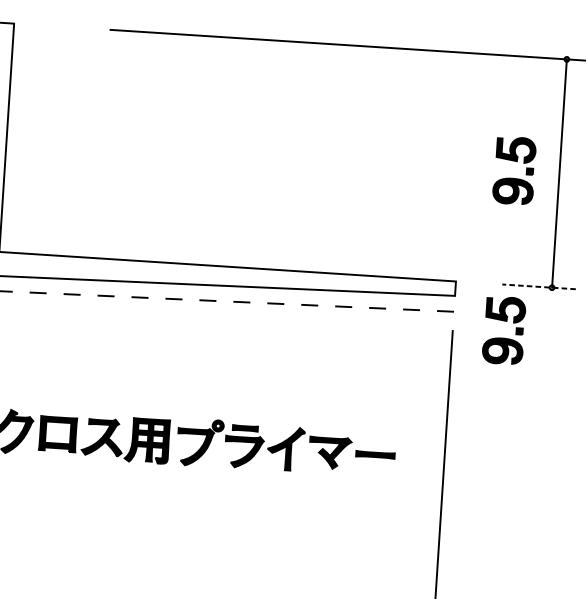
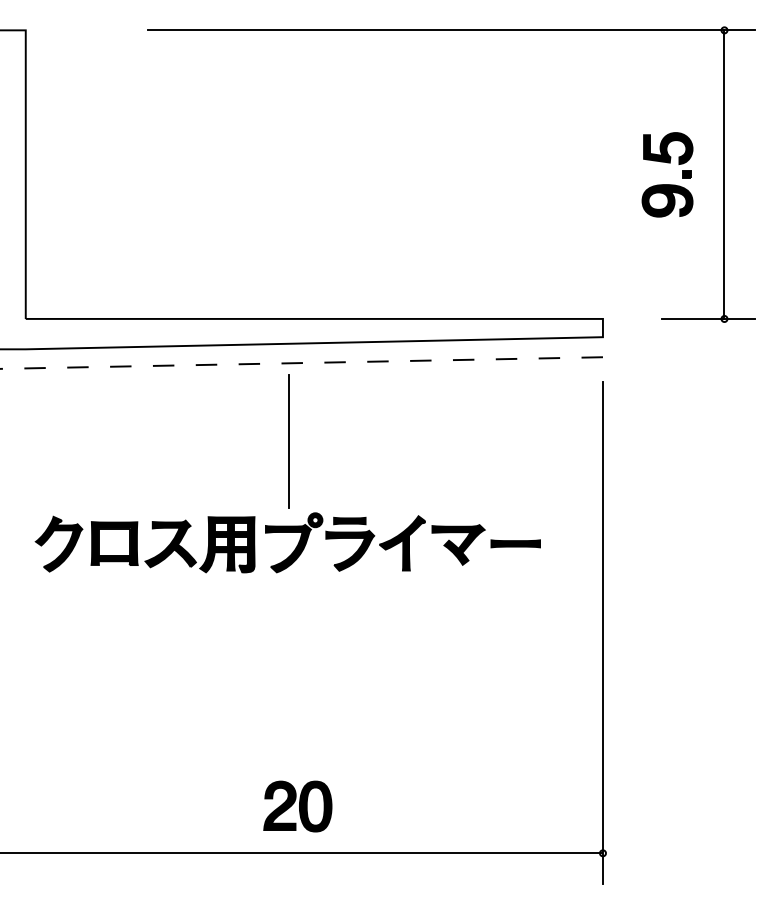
line: (538, 286) -> (707, 318), dashed -> solid
part: (503, 338) -> (667, 386), removed
line: (200, 361) -> (288, 440), added

